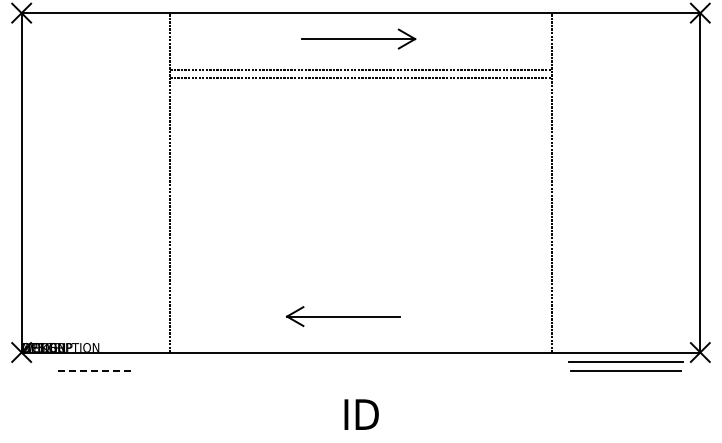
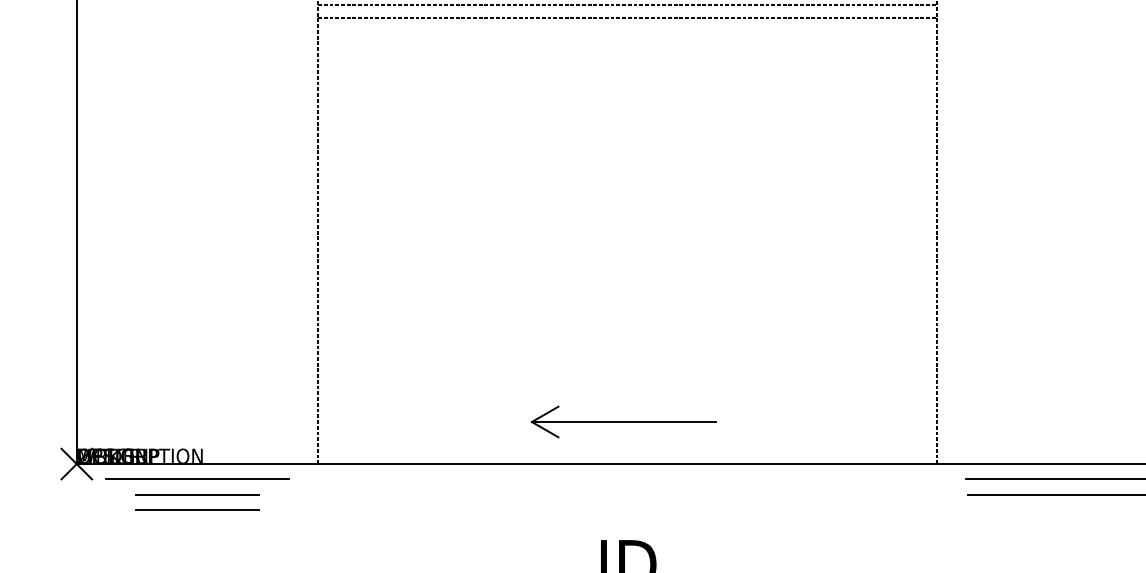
part: (343, 316) -> (623, 421), moved
line: (95, 361) -> (196, 478), added
line: (95, 371) -> (196, 494), dashed -> solid
line: (95, 380) -> (196, 509), added

